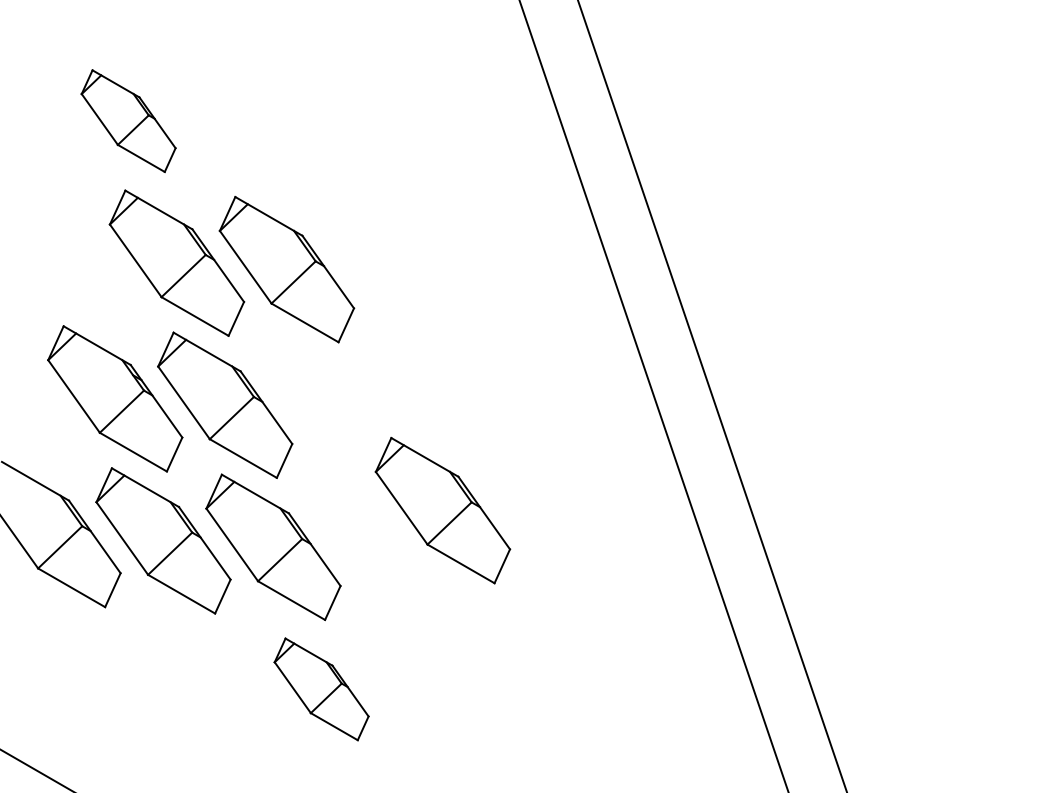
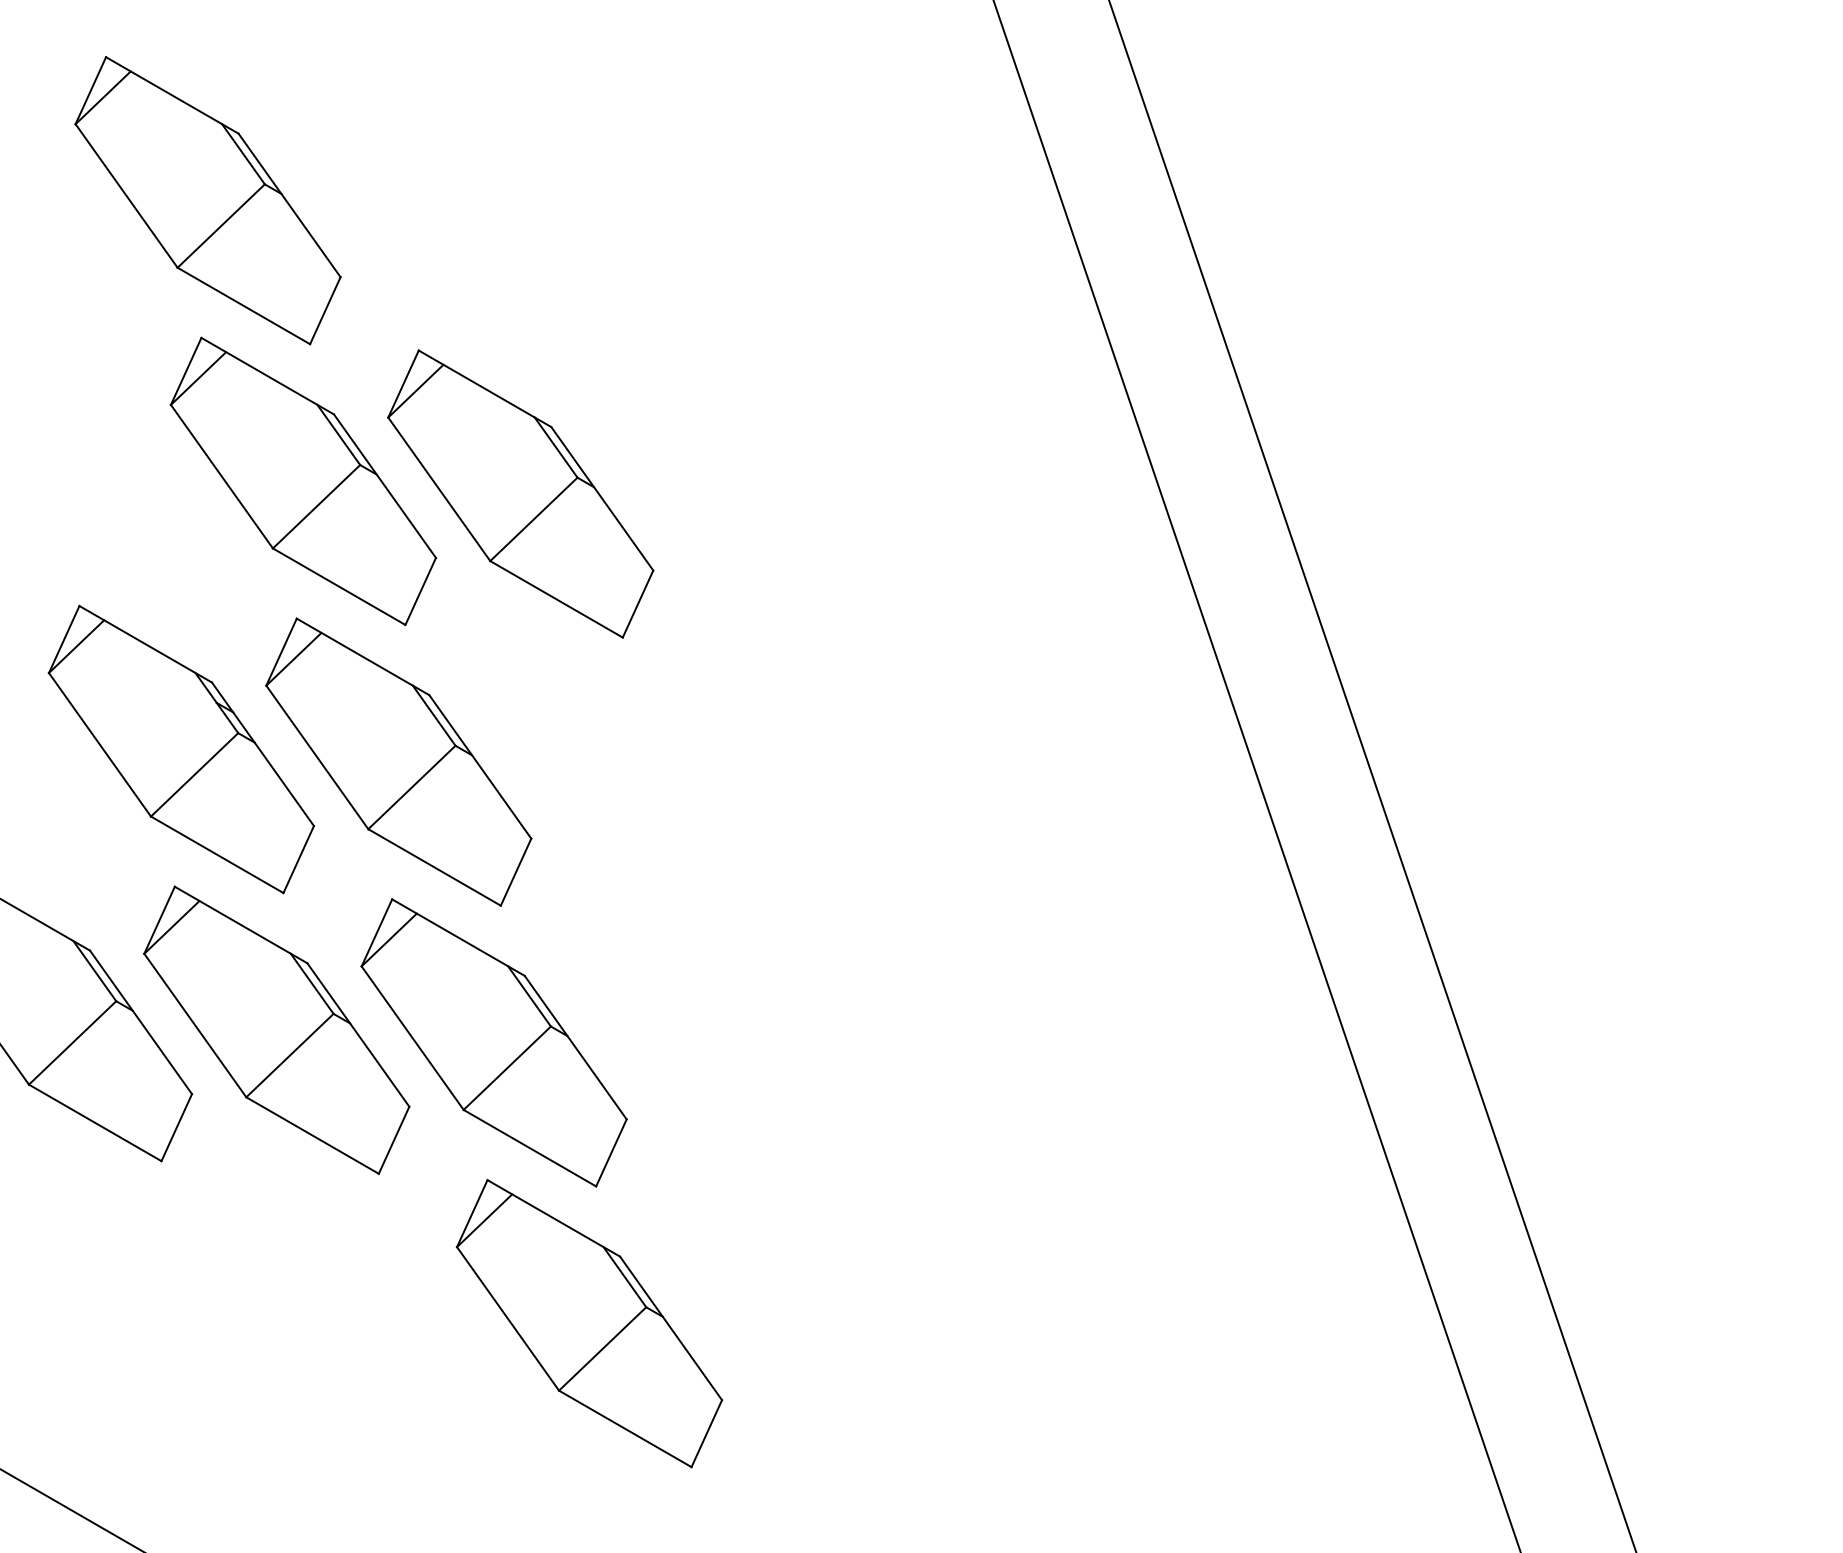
part: (128, 120) -> (207, 199), size x1.43
part: (442, 510) -> (828, 970), removed
part: (321, 689) -> (589, 1323), size x1.43

